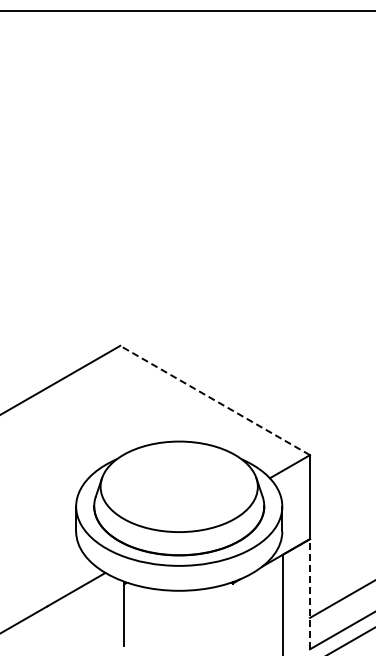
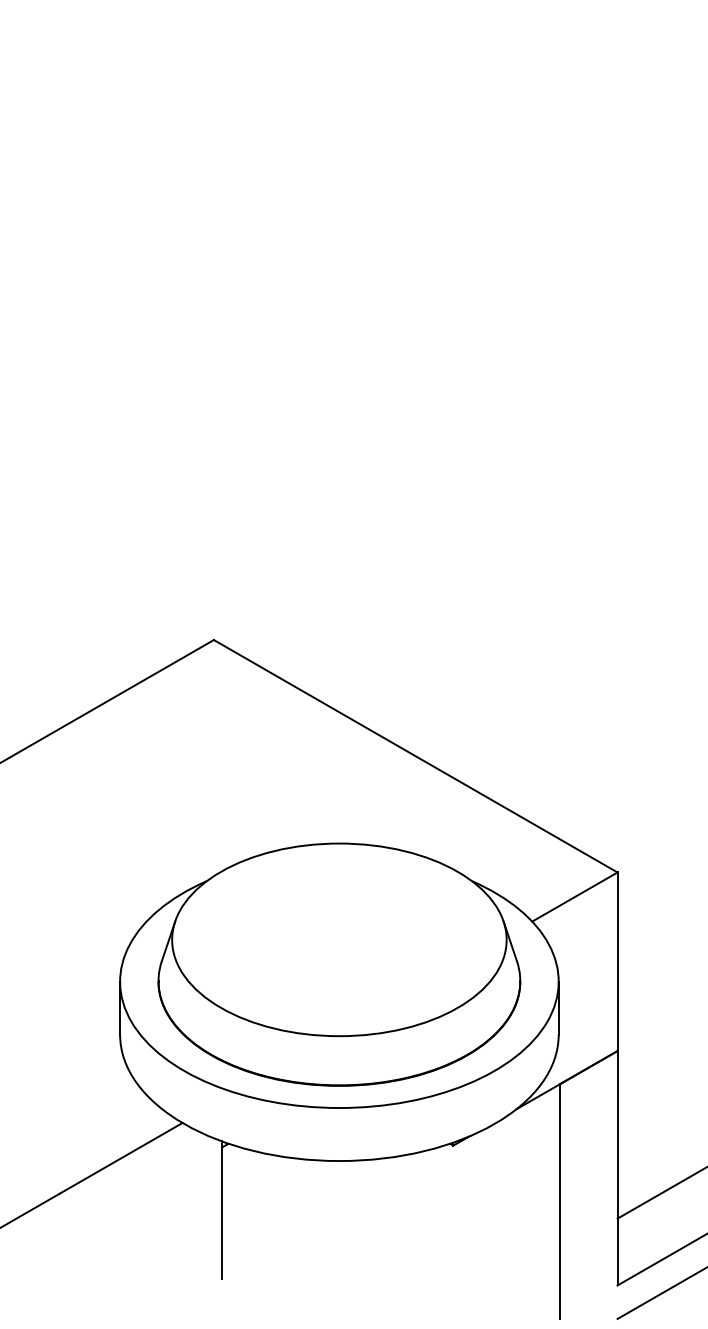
line: (214, 400) -> (414, 756), dashed -> solid
line: (310, 593) -> (618, 1166), dashed -> solid

